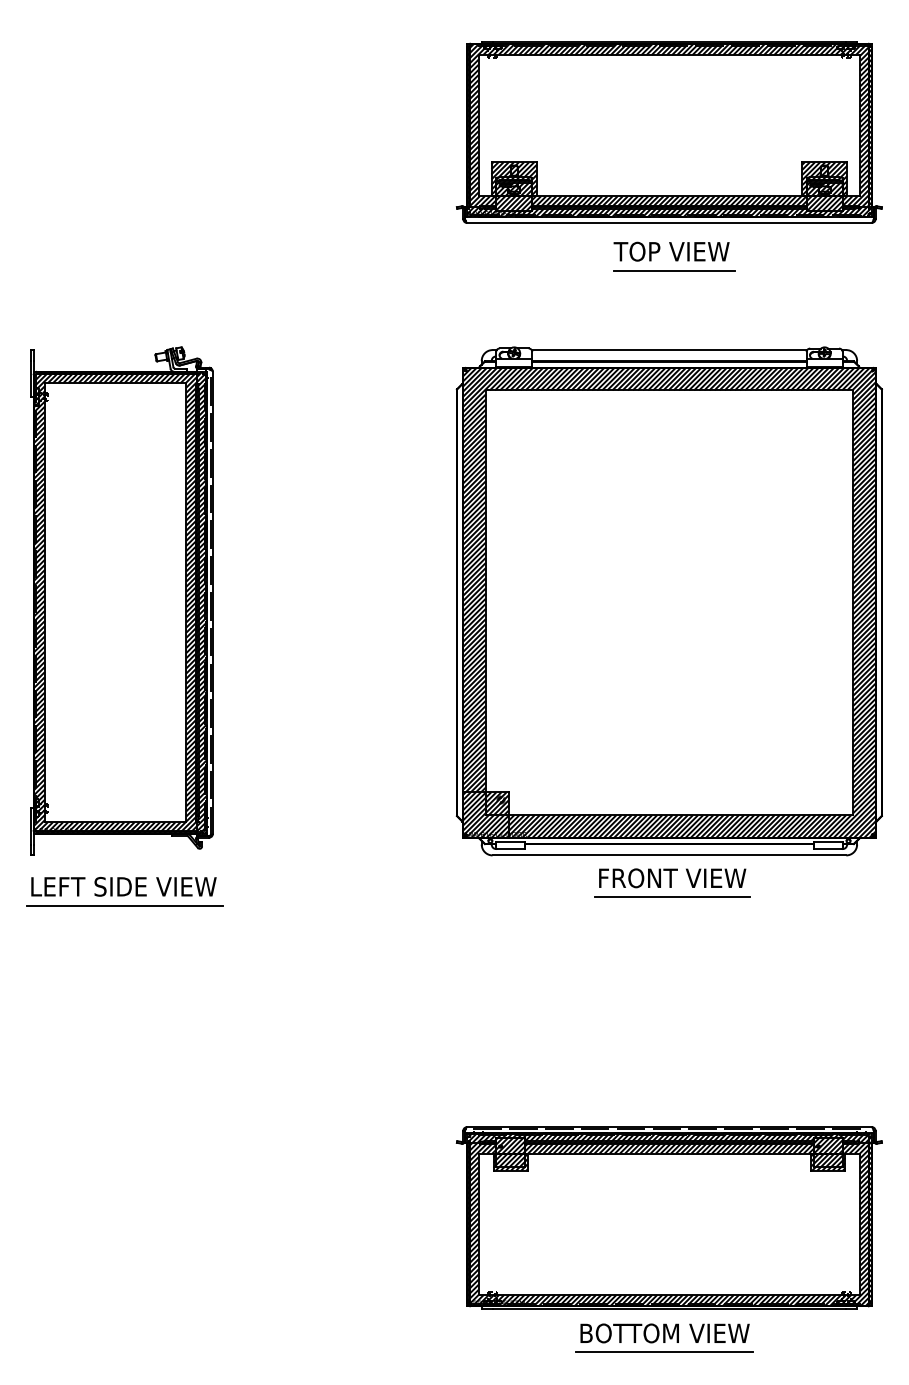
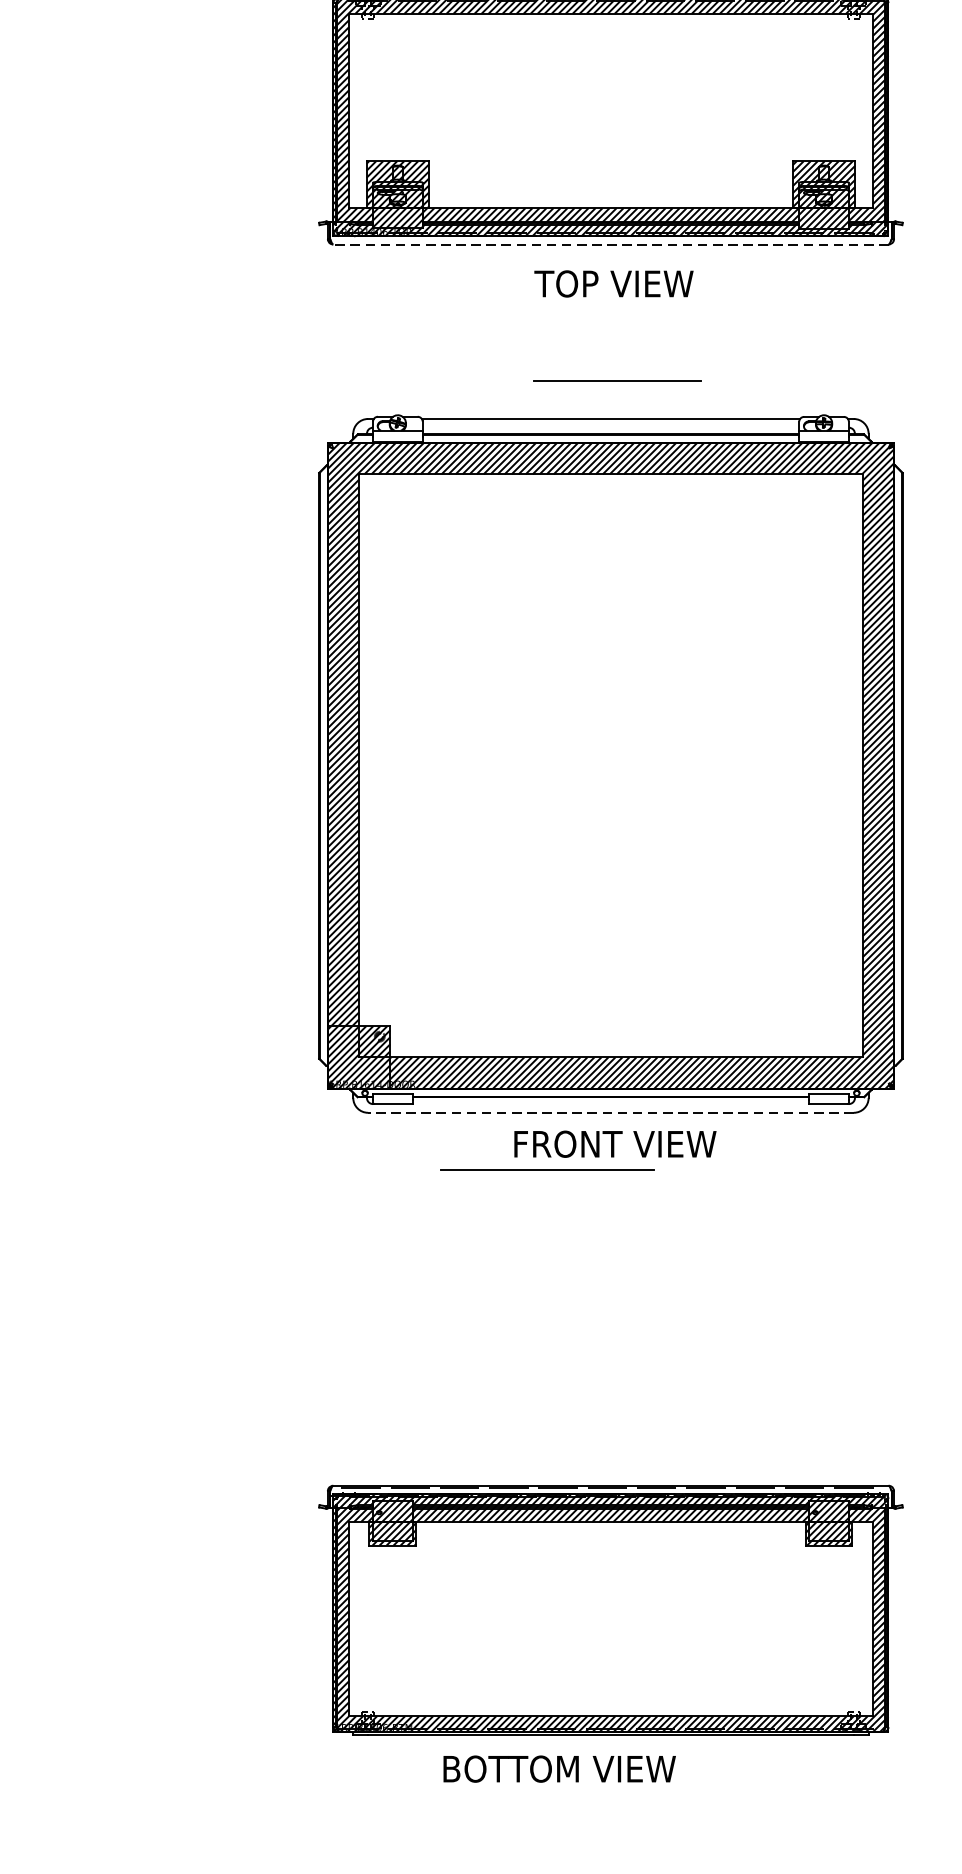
line: (668, 223) -> (609, 245), solid -> dashed
line: (674, 270) -> (617, 381), moved
line: (669, 855) -> (611, 1112), solid -> dashed
line: (672, 896) -> (547, 1169), moved
text: (664, 1333) -> (558, 1769), moved
line: (664, 1352) -> (604, 1795), removed

